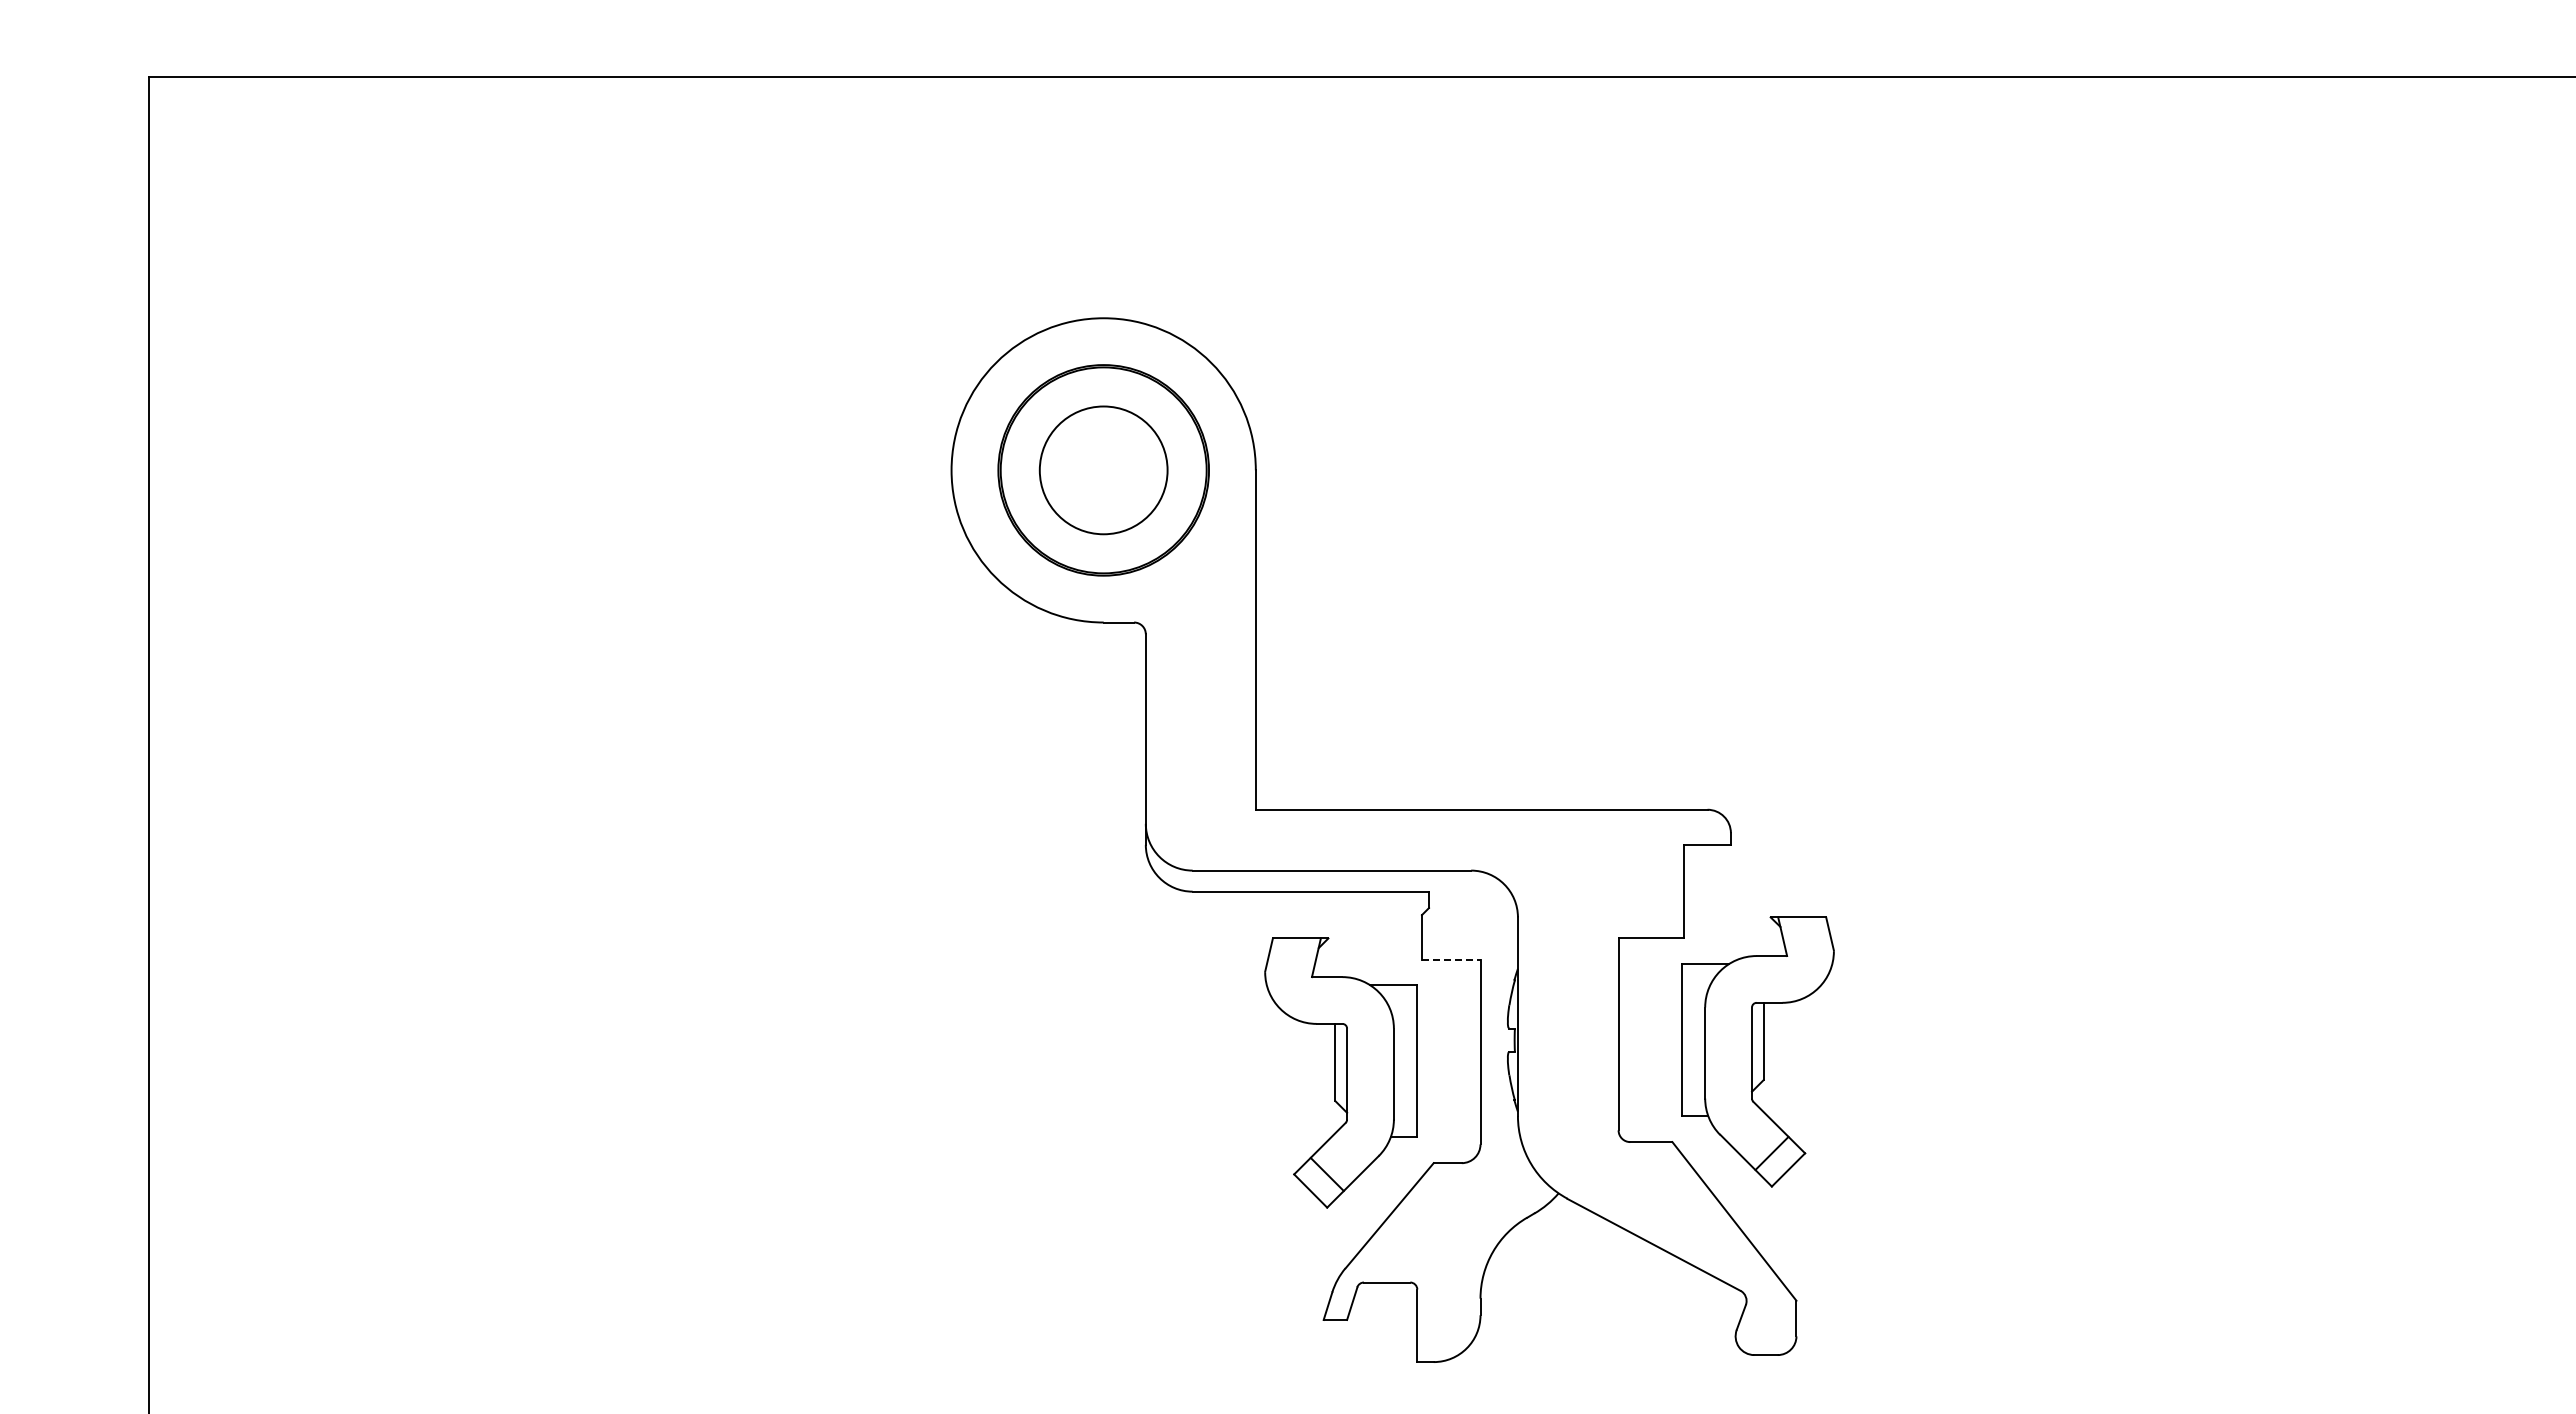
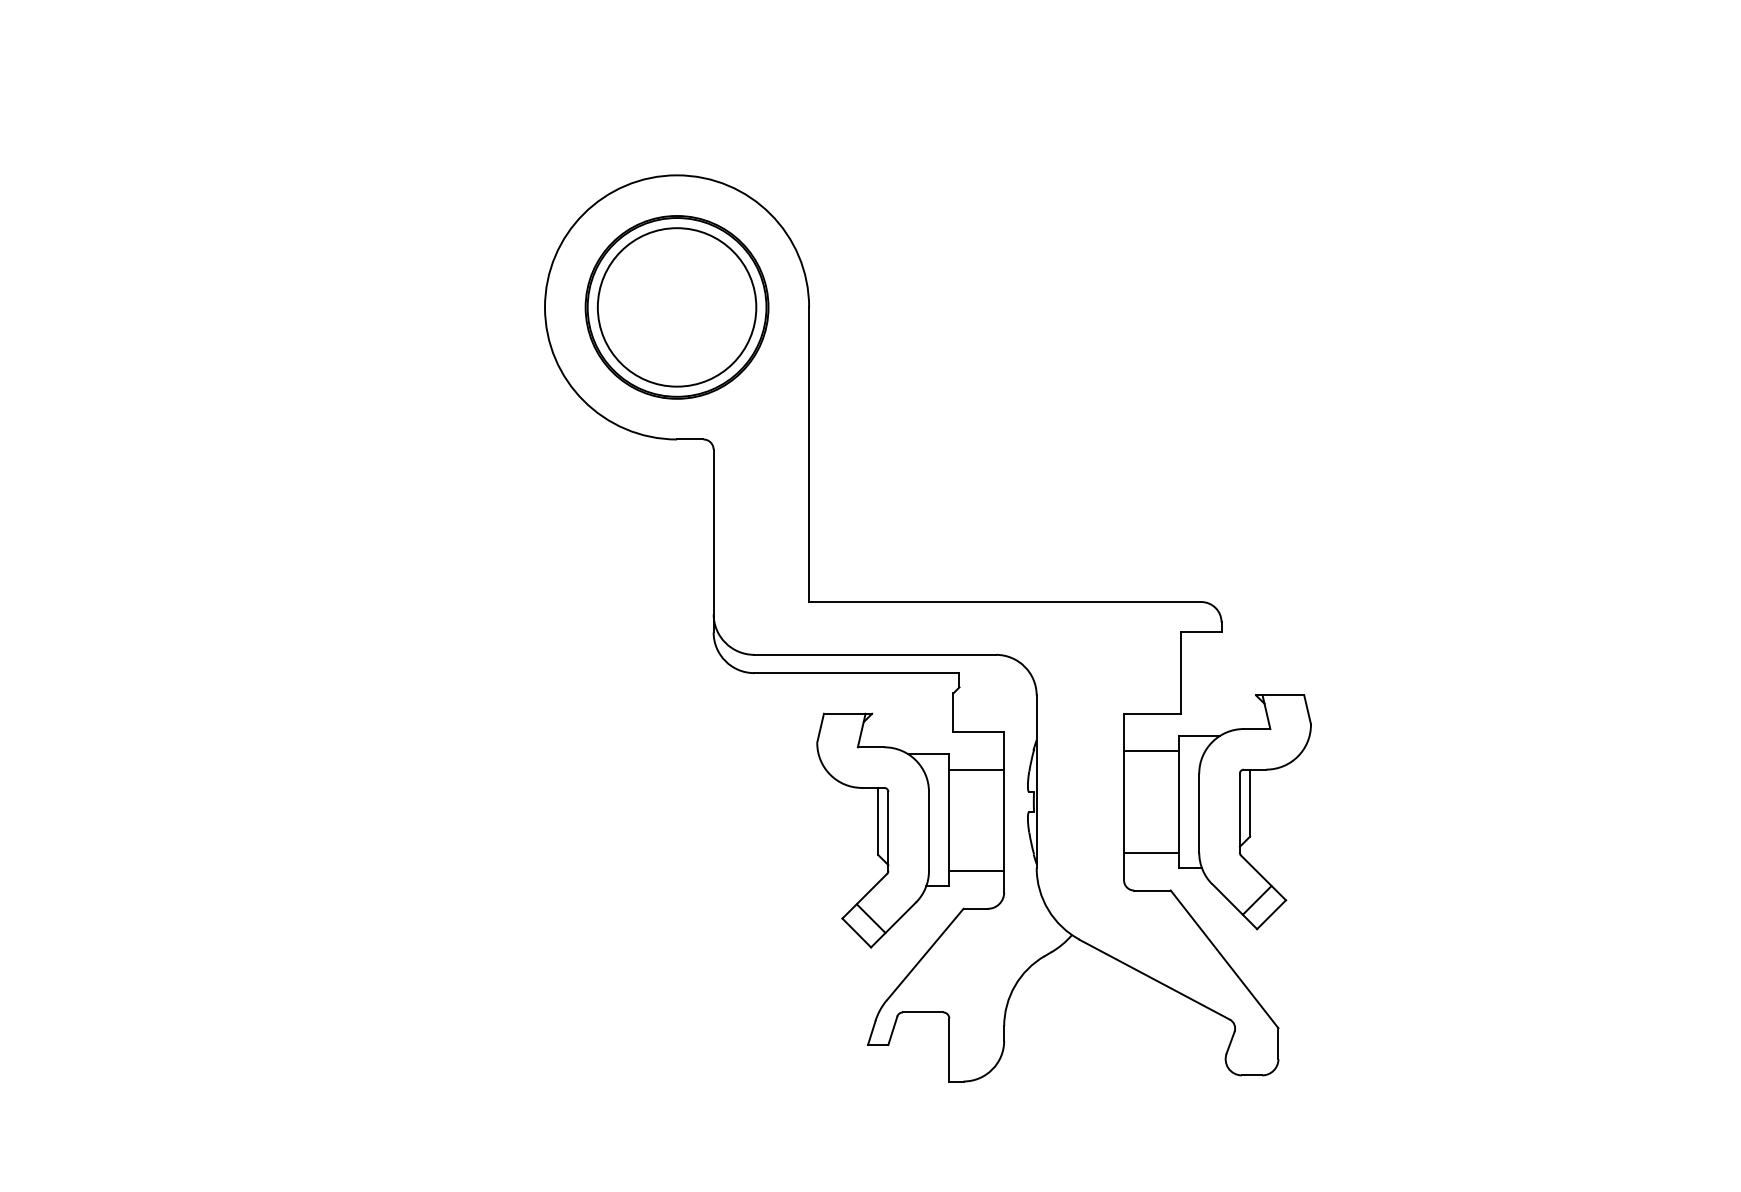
circle: (1103, 470) -> (676, 307), size x1.43
line: (1451, 959) -> (979, 732), dashed -> solid
line: (1649, 981) -> (1150, 751), added
line: (1448, 1002) -> (976, 769), added
line: (1649, 1098) -> (1150, 852), added
line: (1448, 1119) -> (976, 870), added

